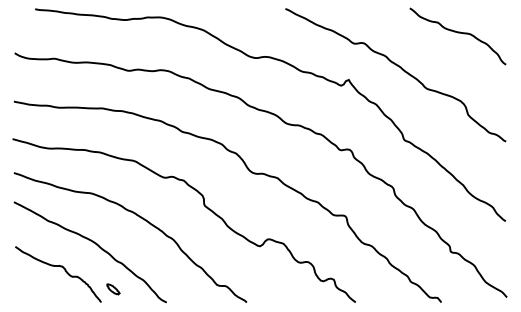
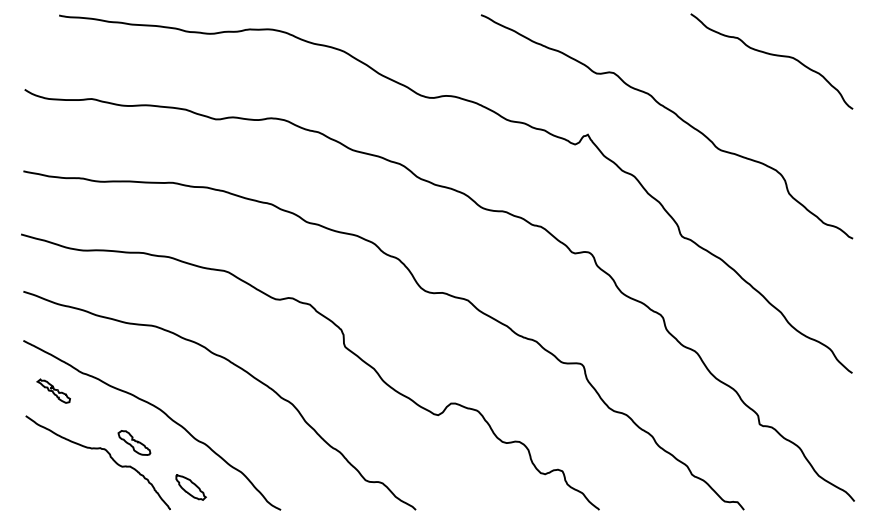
part: (31, 231) -> (52, 390), added
part: (79, 262) -> (133, 442), added
part: (113, 289) -> (191, 488), size x1.43

